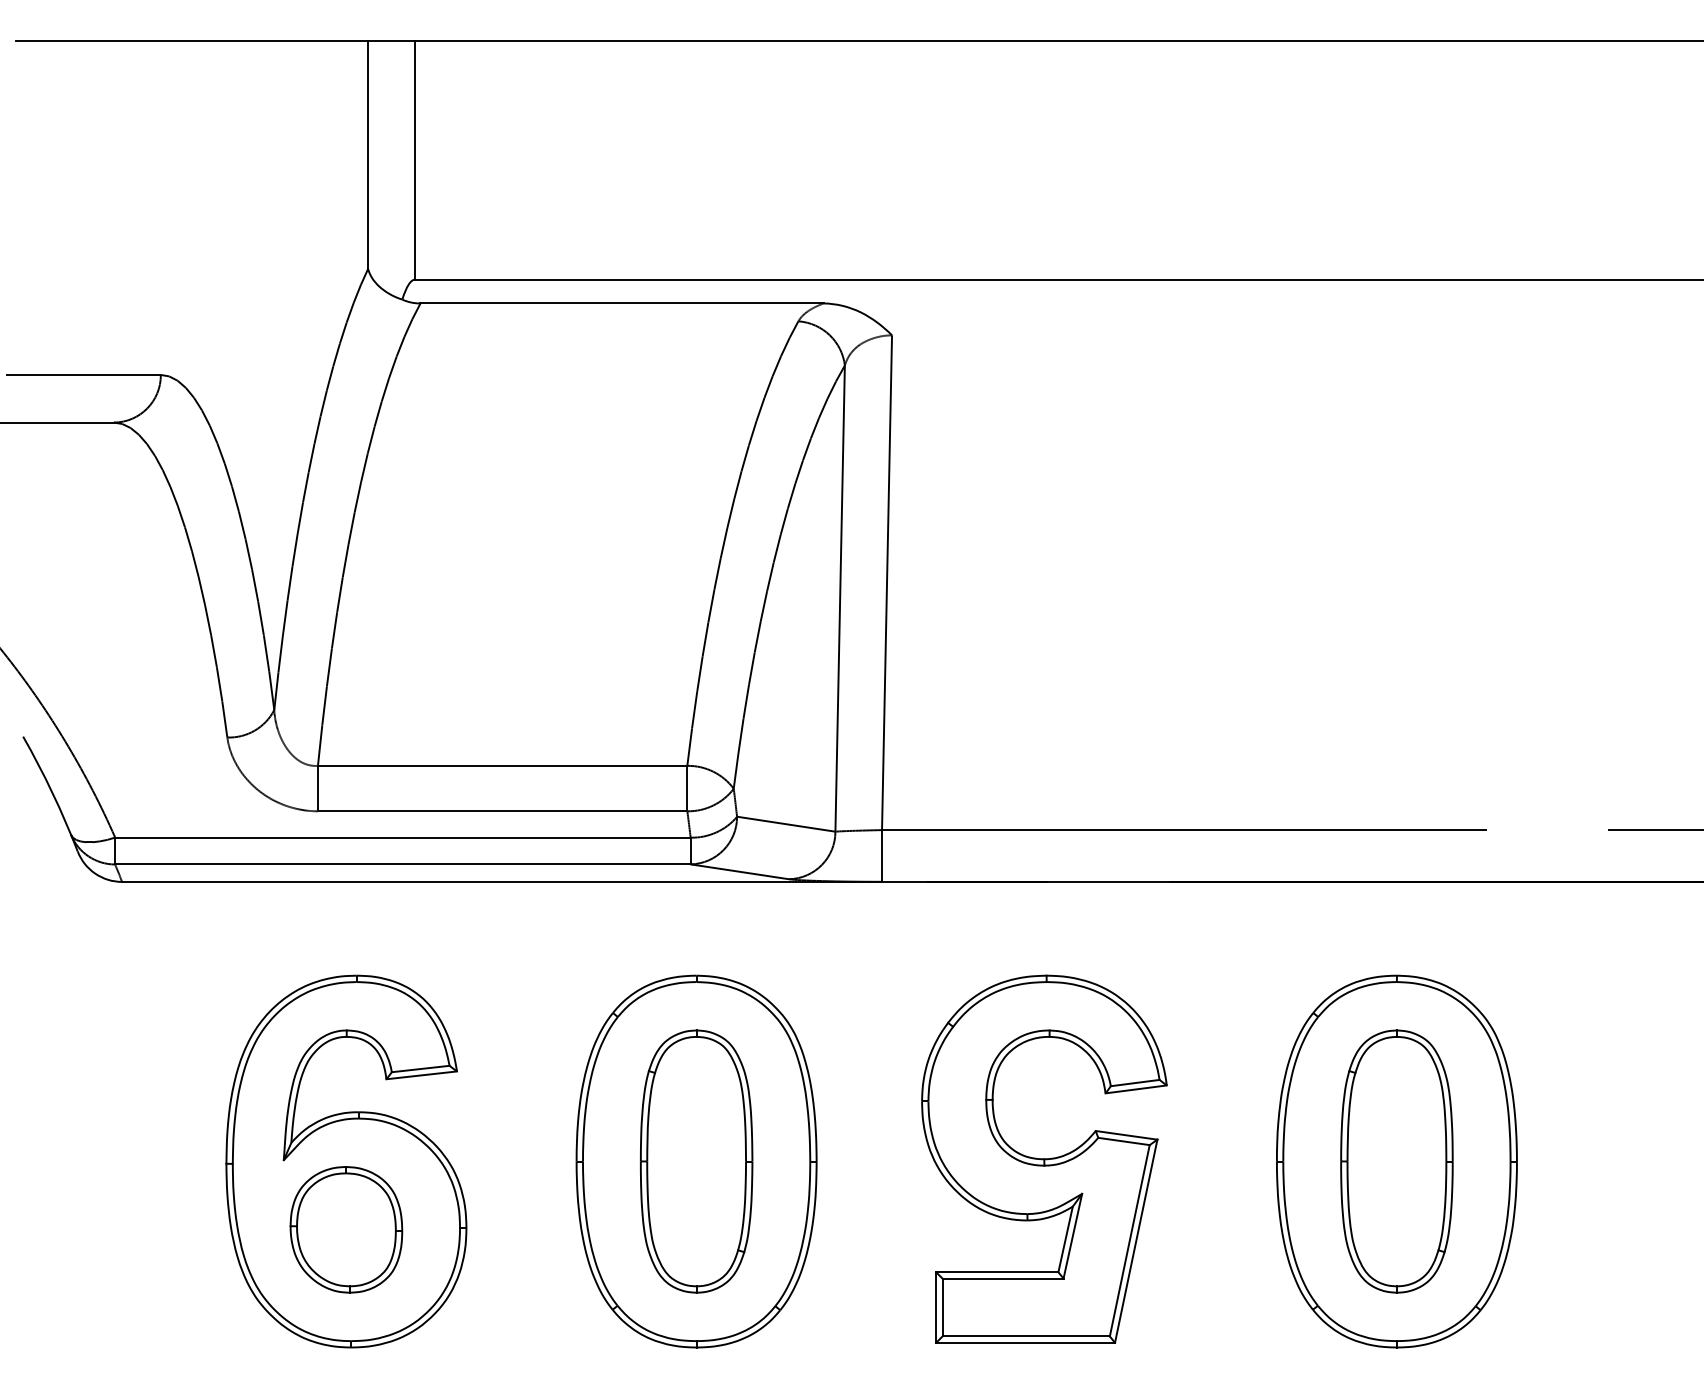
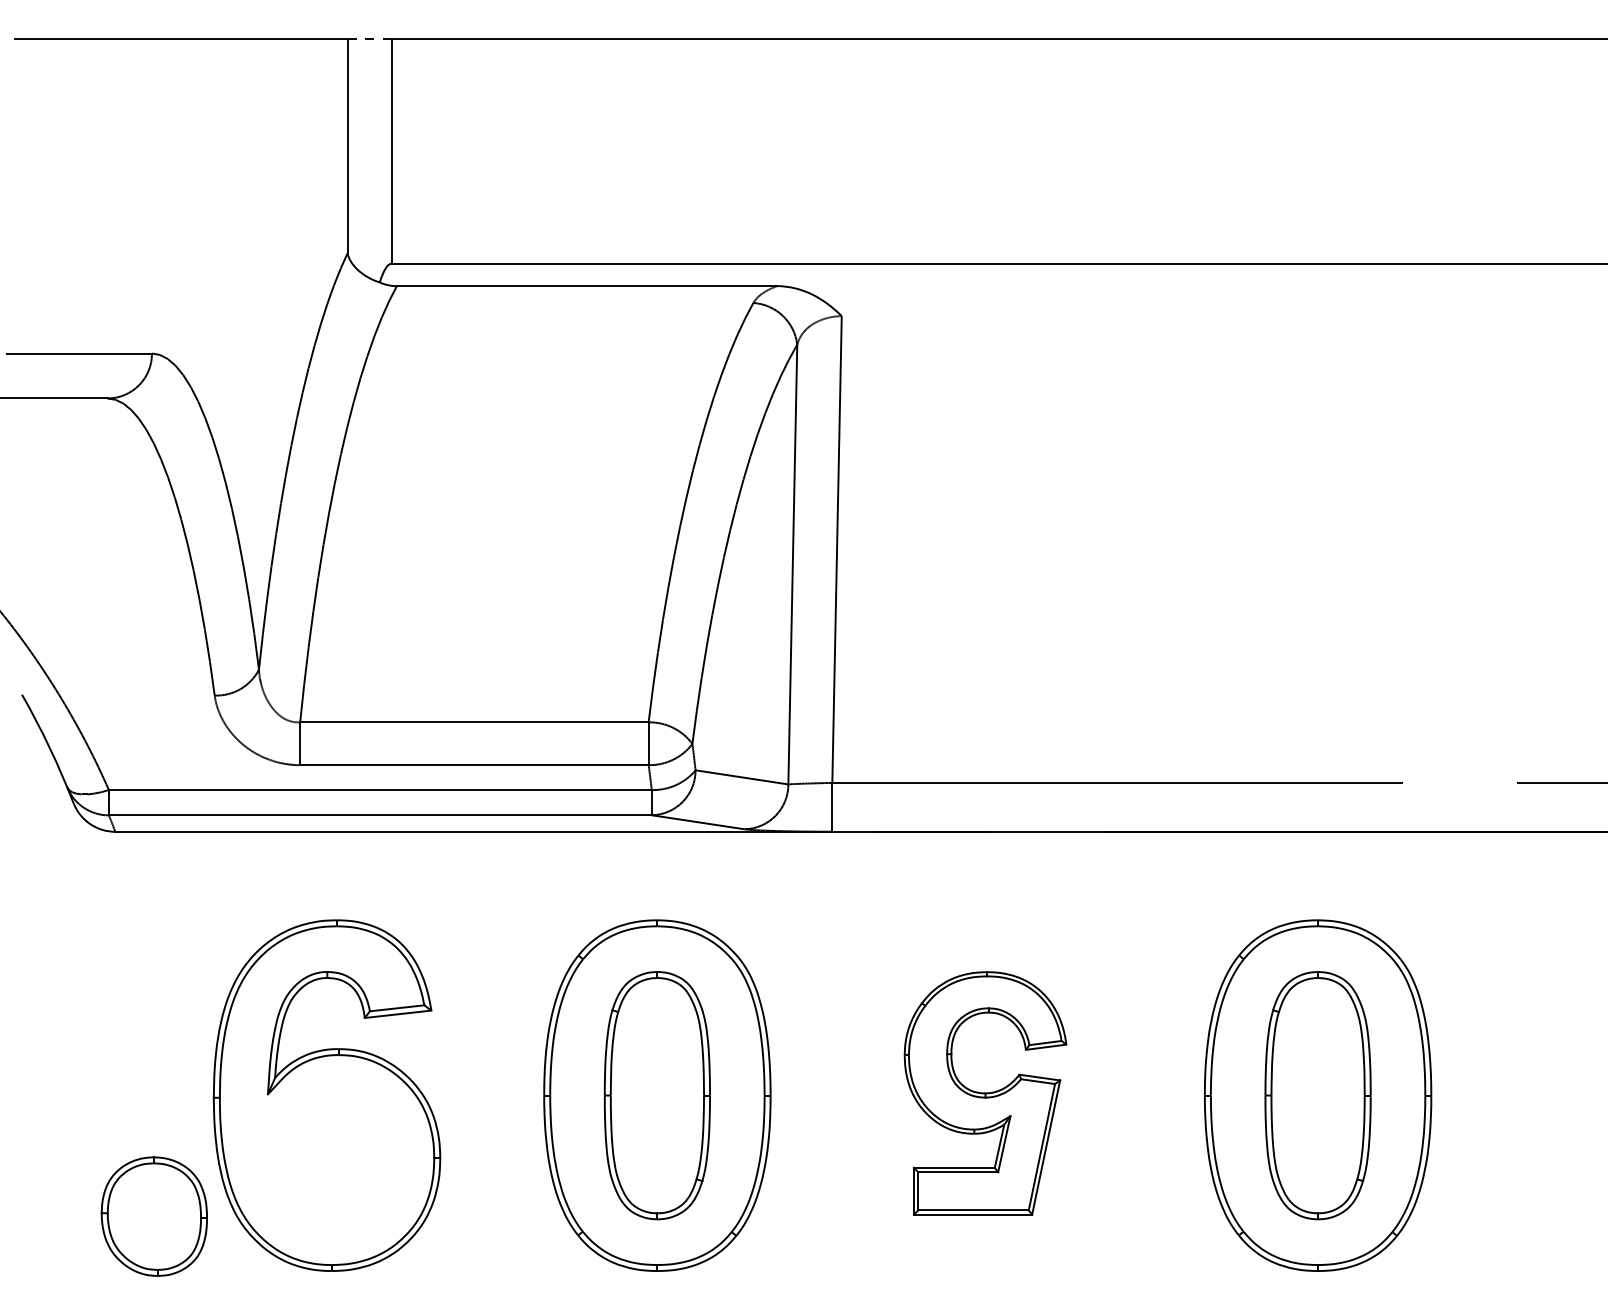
line: (392, 41) -> (370, 38), solid -> dashed
part: (1044, 1158) -> (985, 1092), size x0.7
part: (346, 1229) -> (154, 1216), moved

